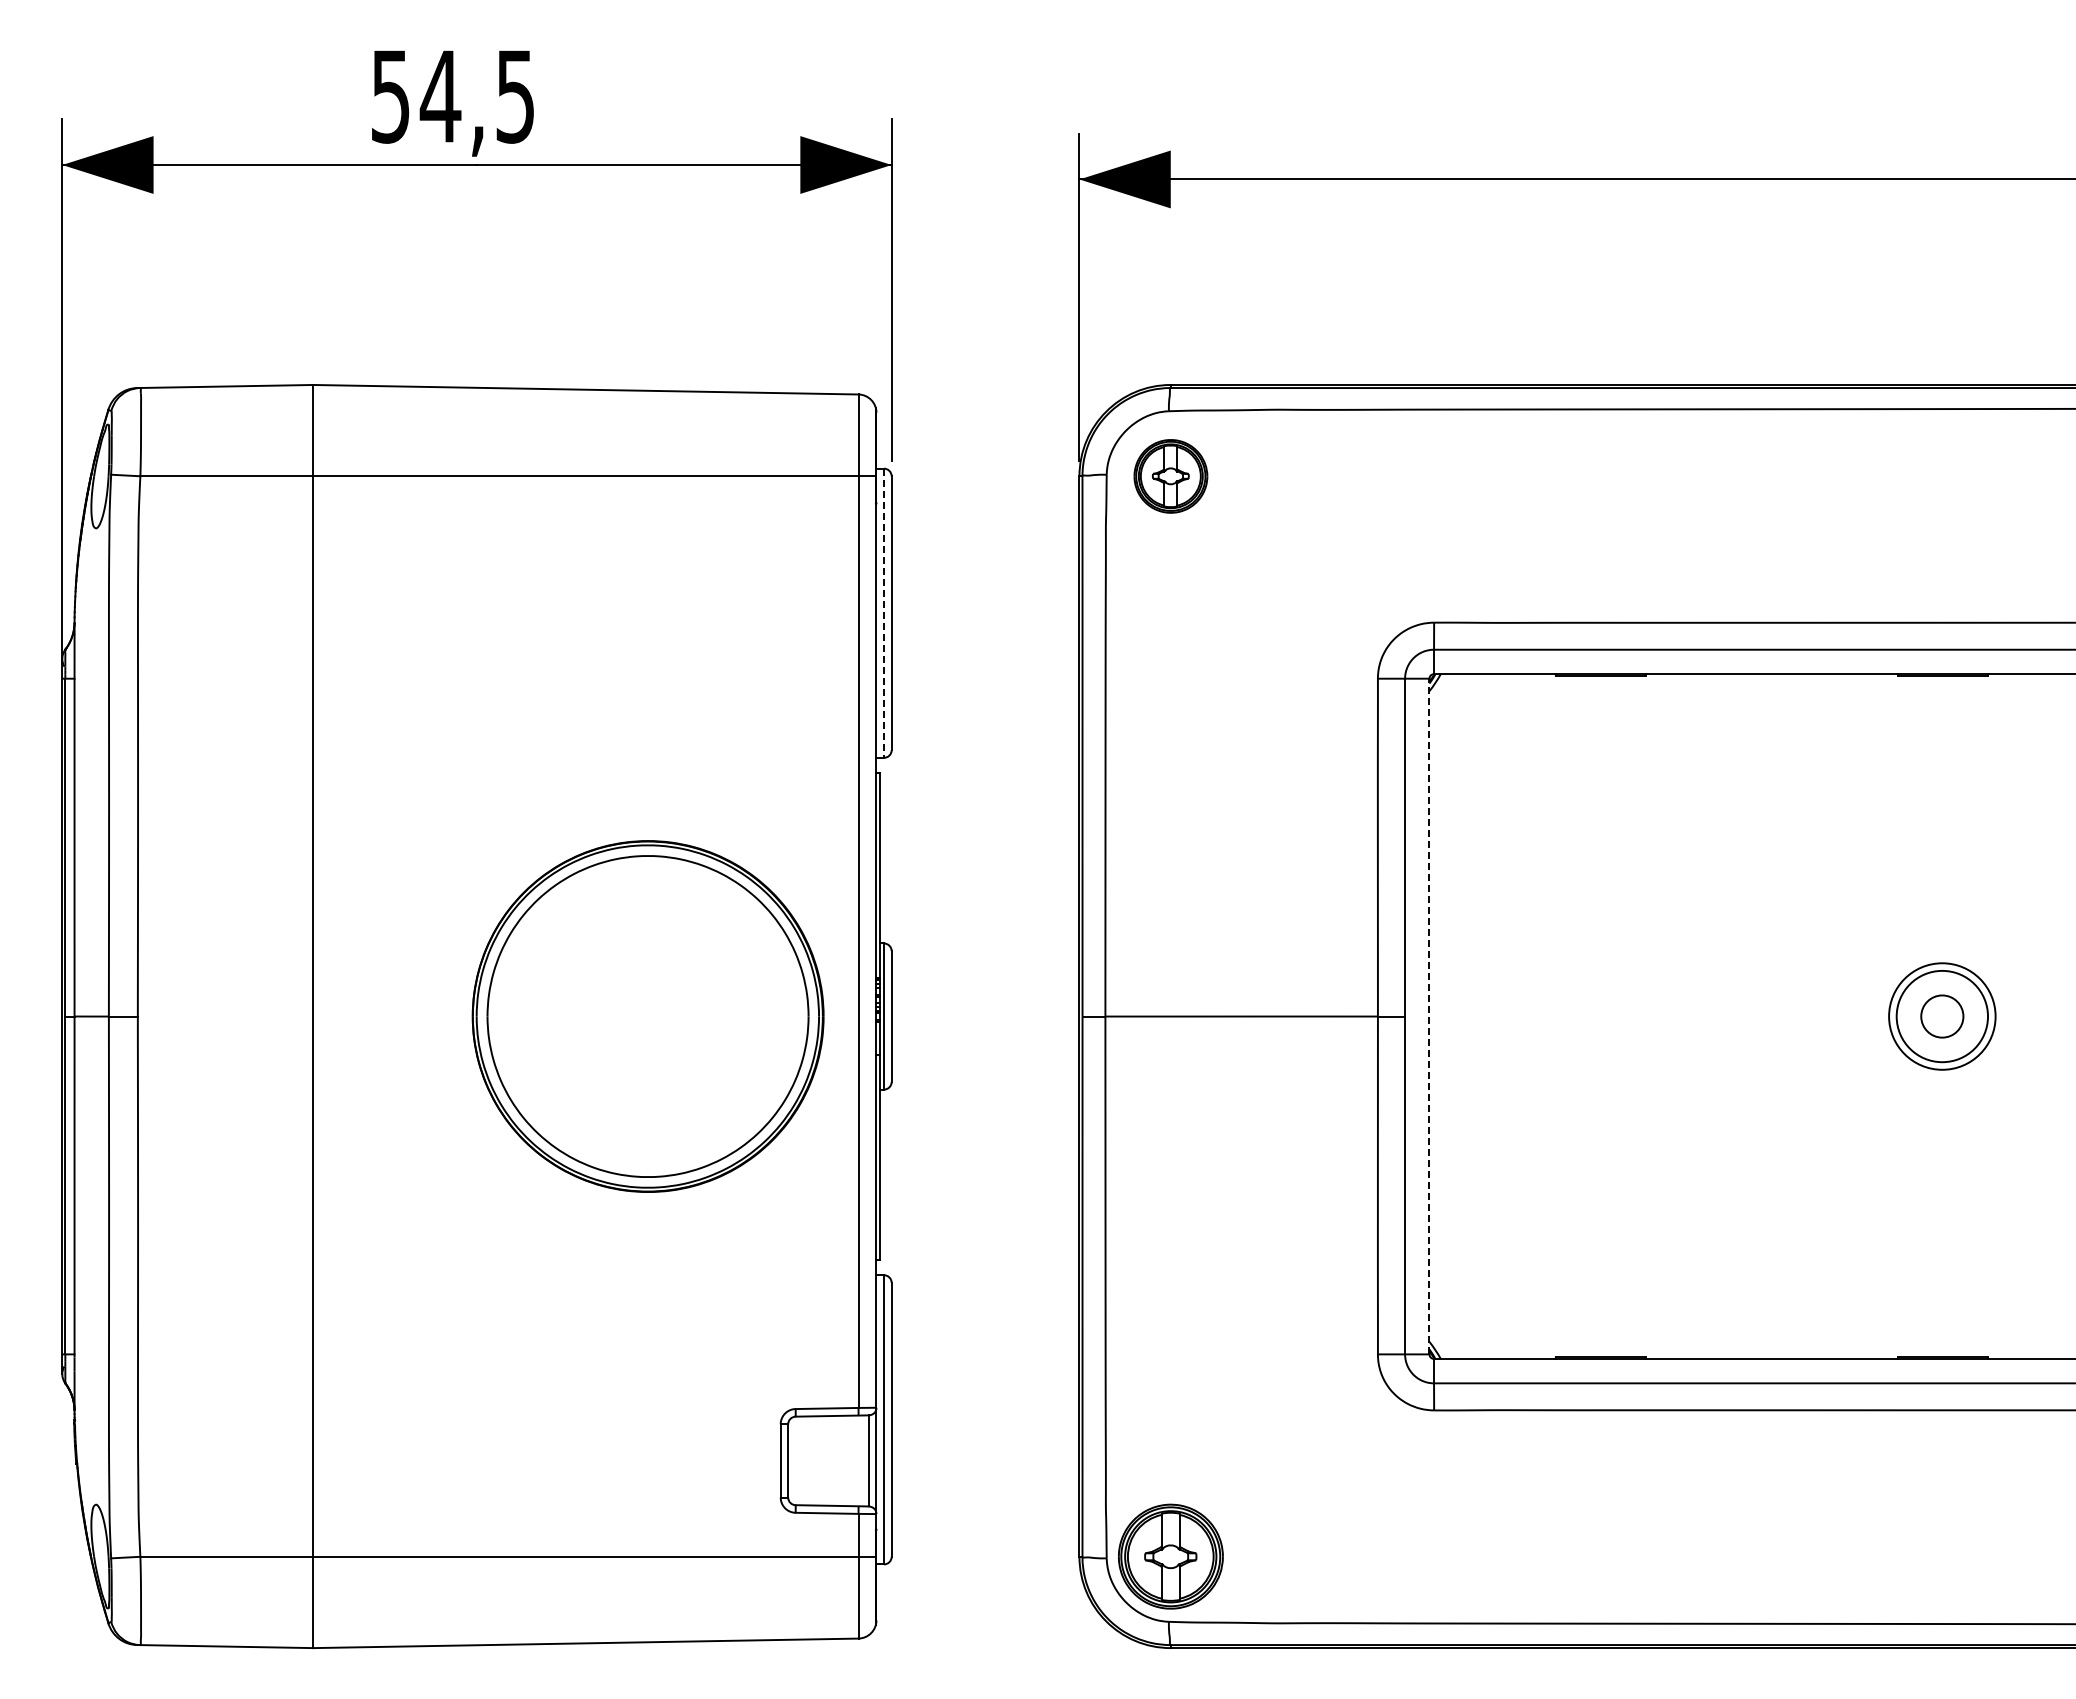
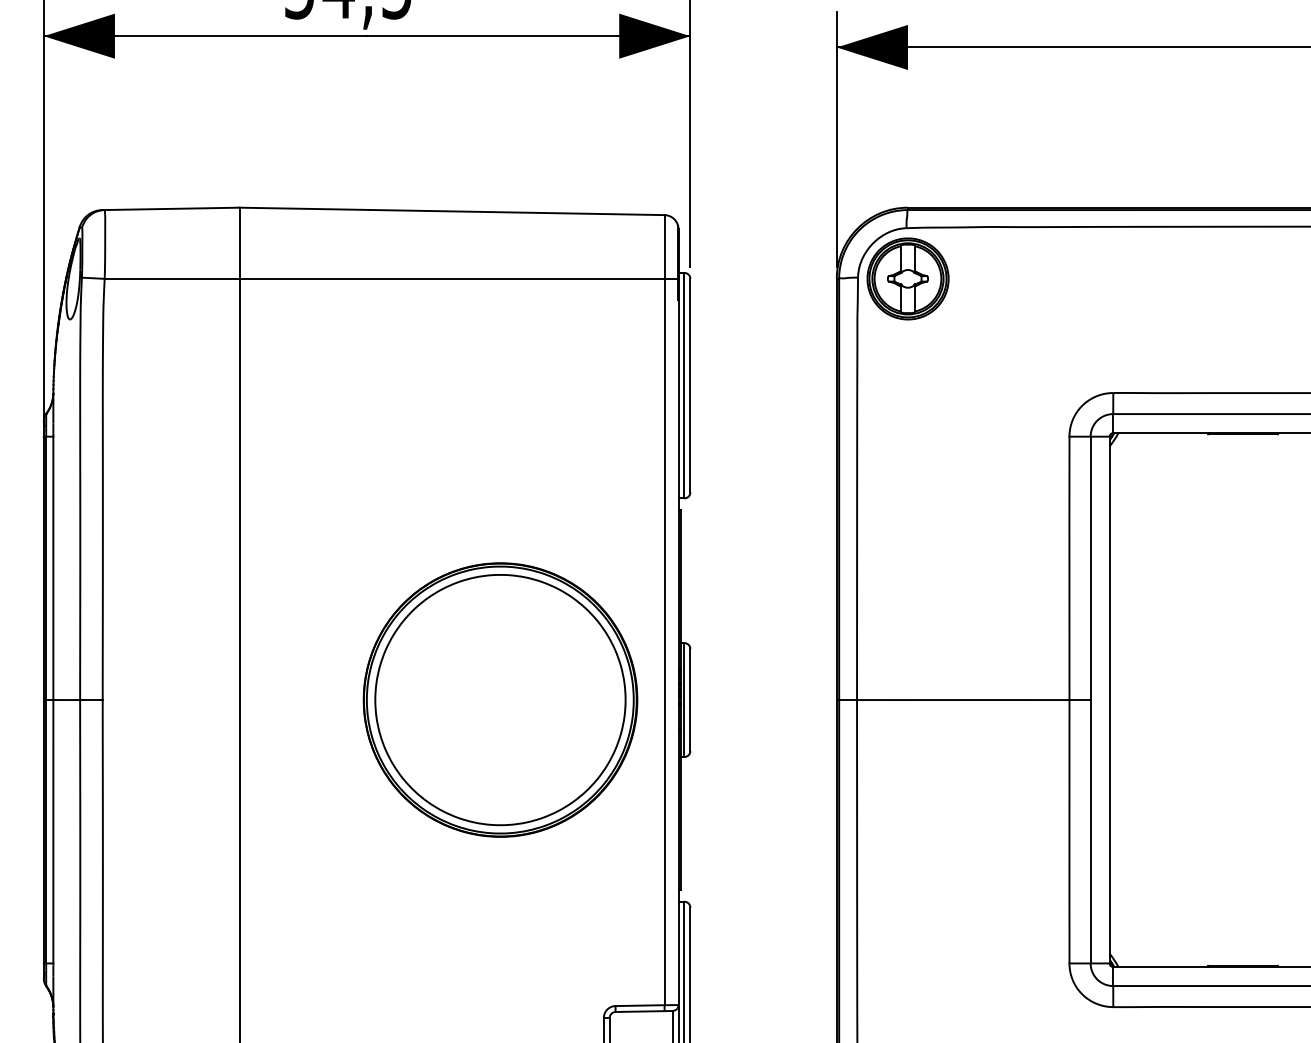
part: (1170, 476) -> (907, 279), size x1.43
line: (884, 613) -> (684, 385), dashed -> solid
line: (1429, 1016) -> (1109, 700), dashed -> solid

